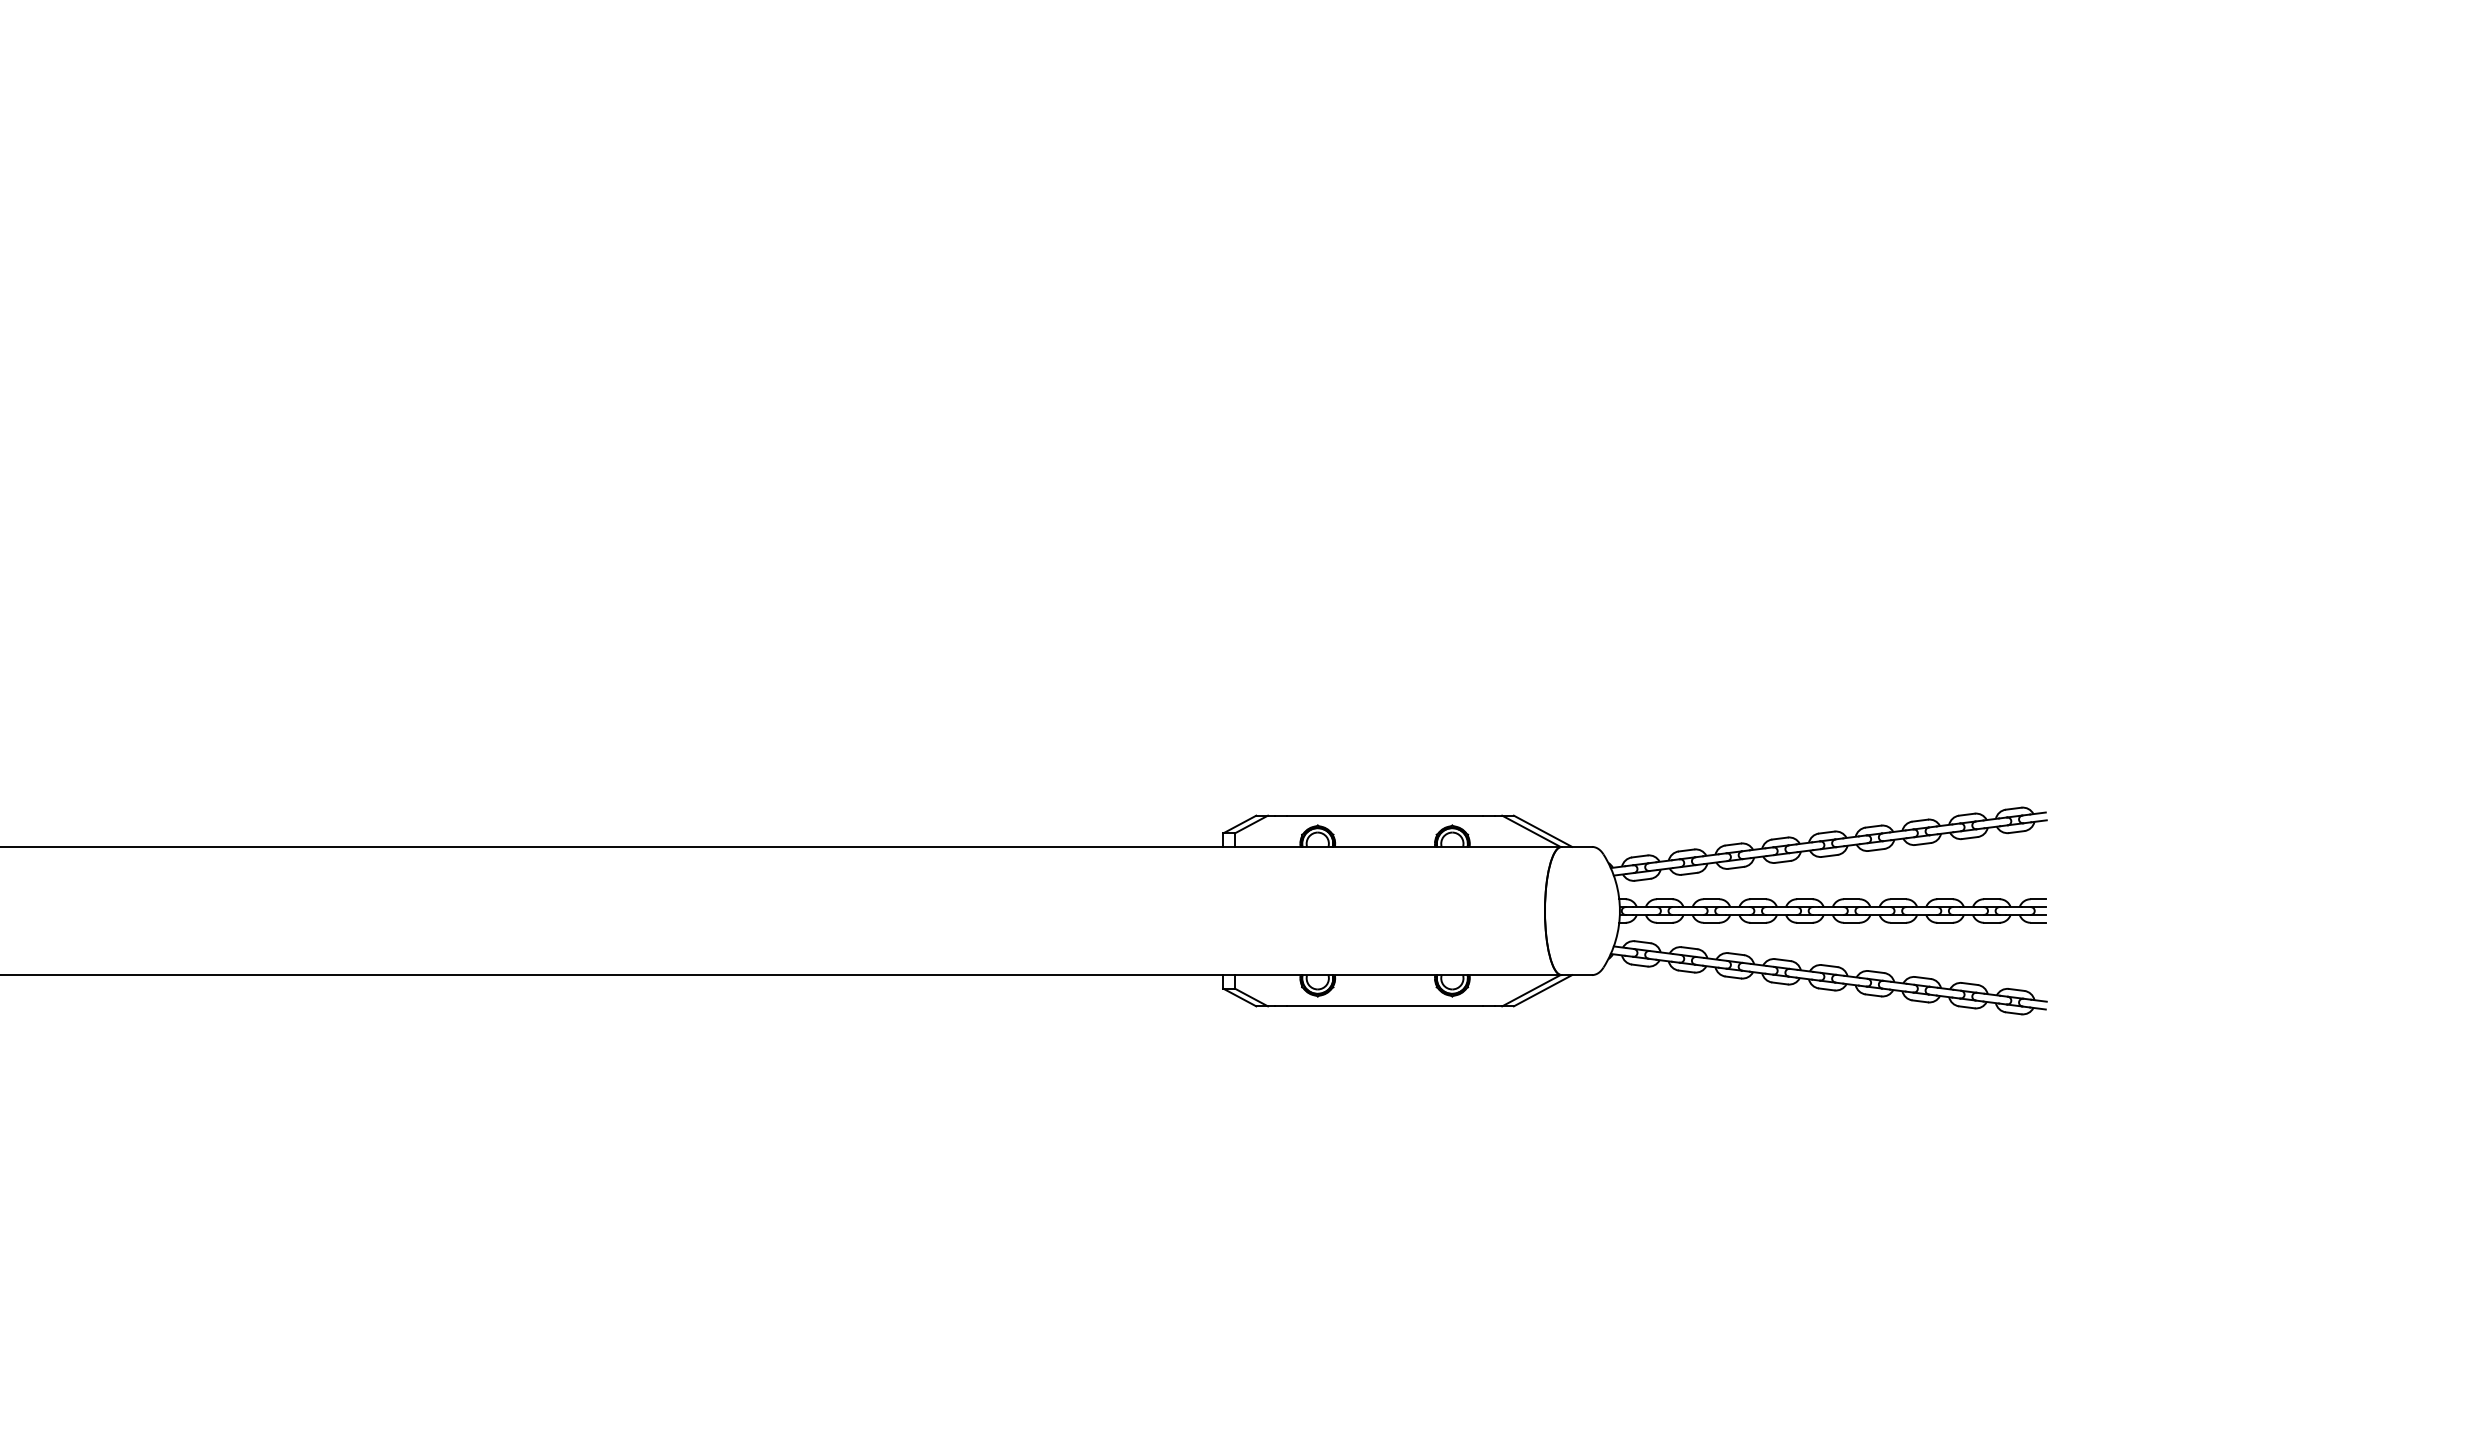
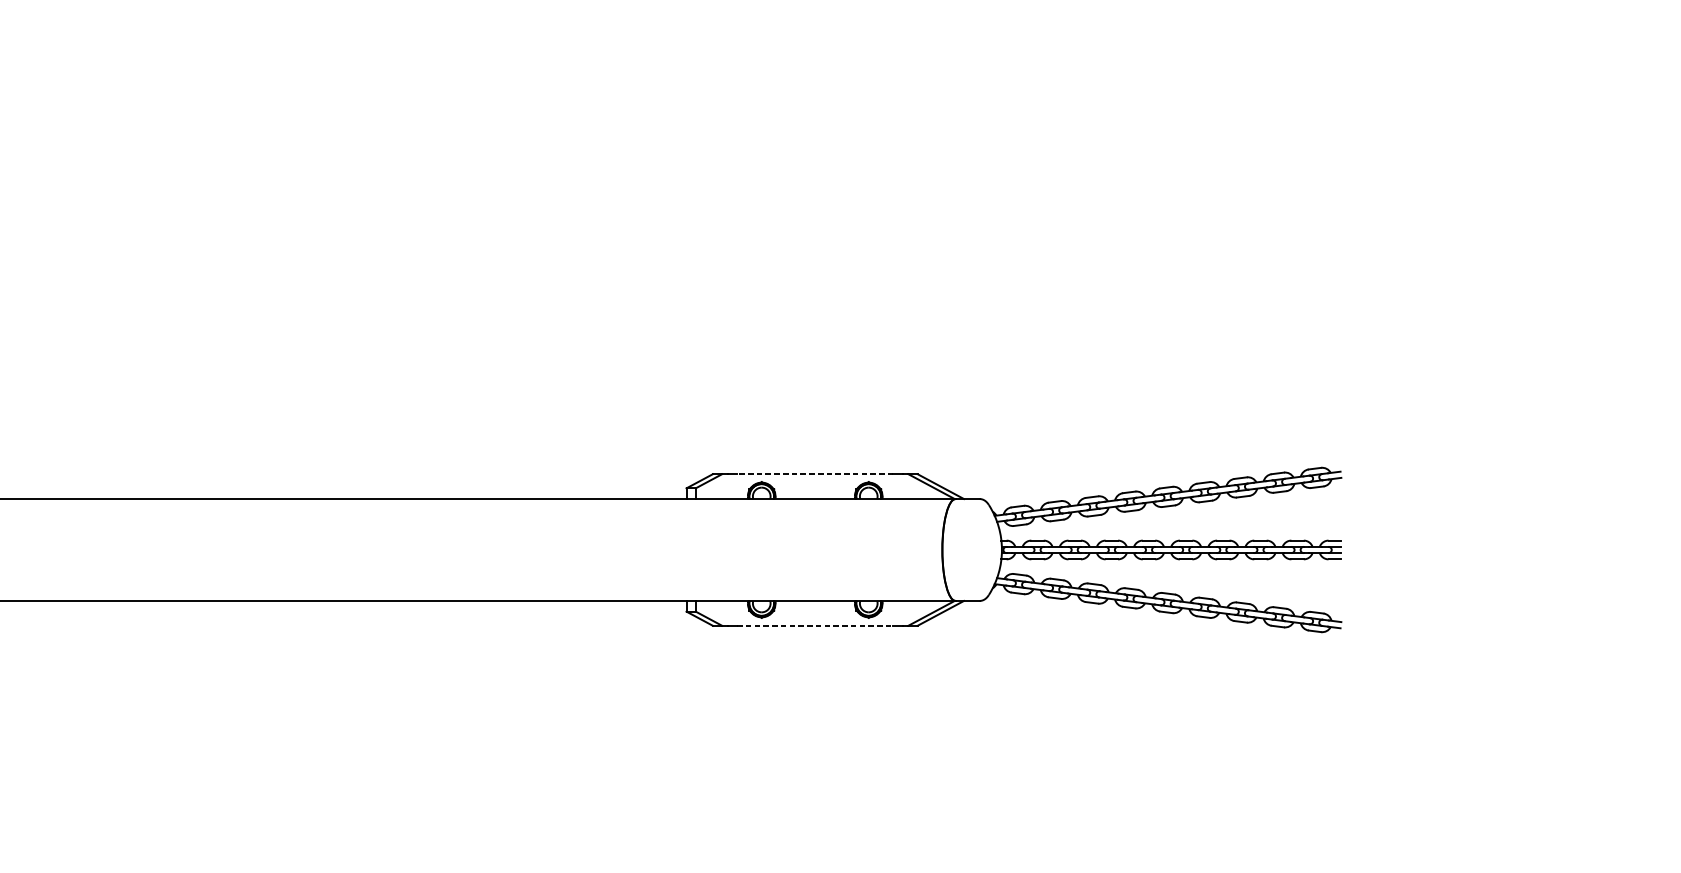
line: (1384, 815) -> (814, 474), solid -> dashed
line: (1385, 1006) -> (815, 625), solid -> dashed

